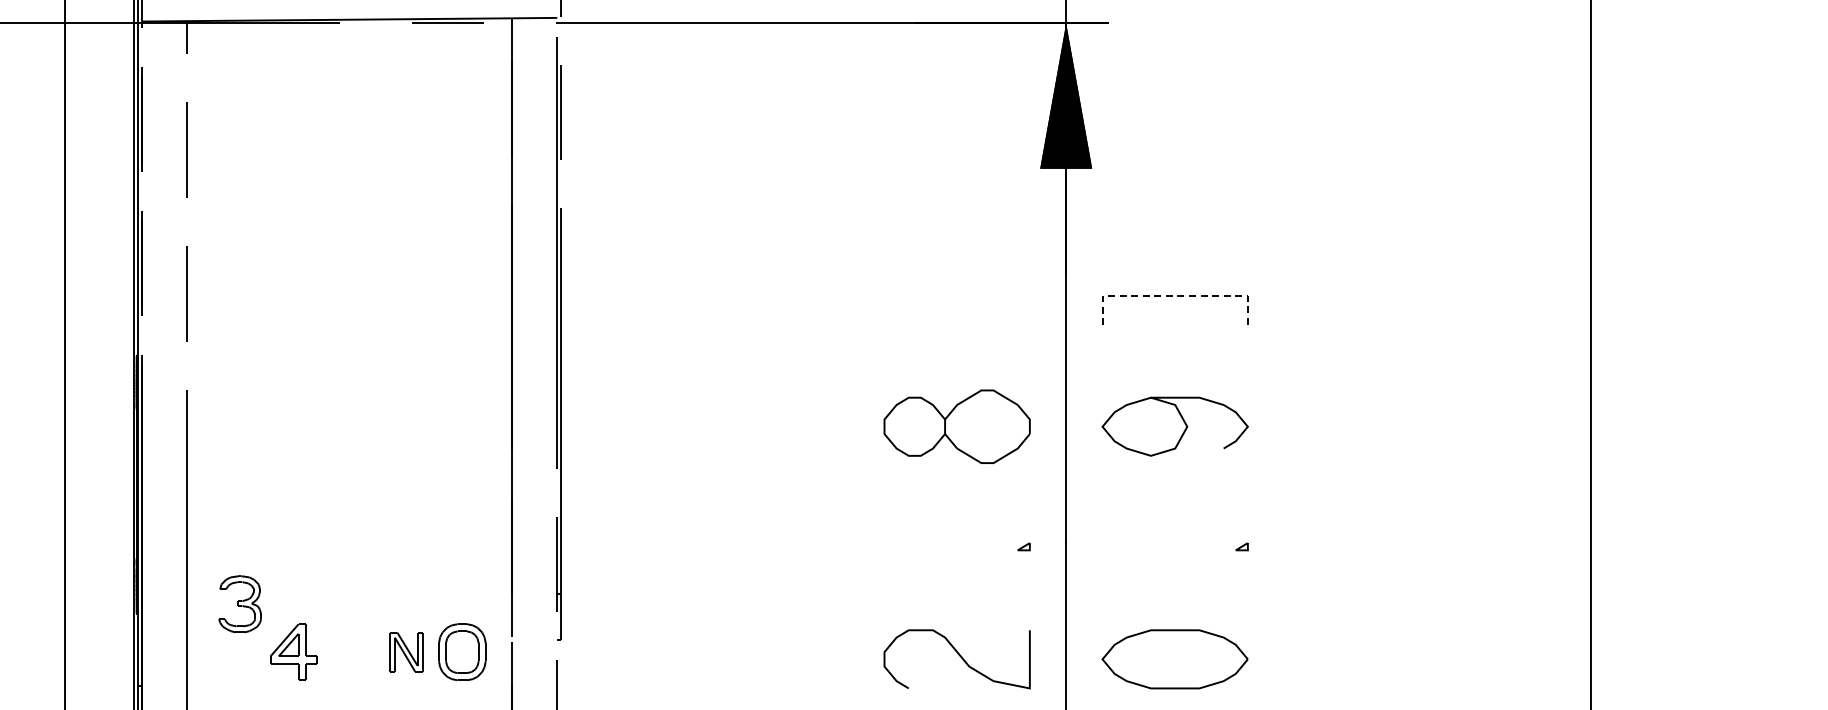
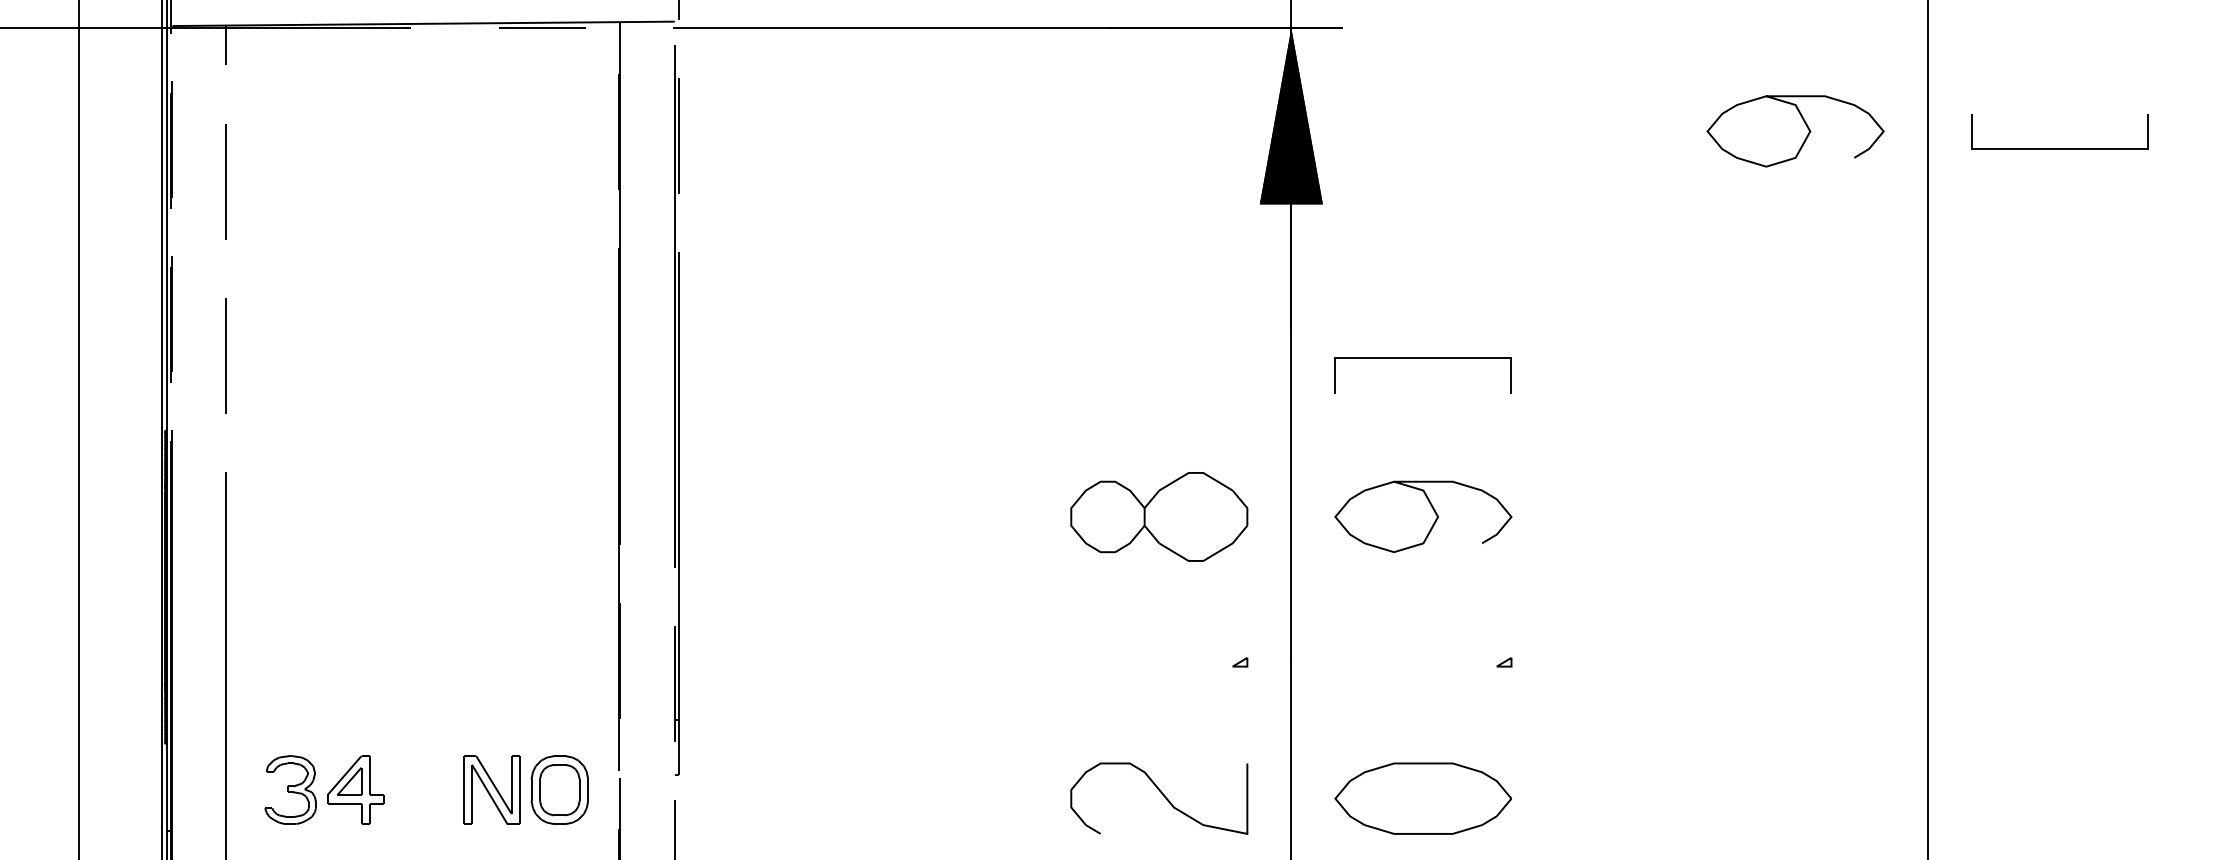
curve: (1490, 103) -> (1805, 125), added
line: (1700, 122) -> (2059, 148), added
line: (1175, 295) -> (1423, 357), dashed -> solid
part: (239, 604) -> (289, 790), moved
part: (406, 651) -> (492, 789), size x1.43

